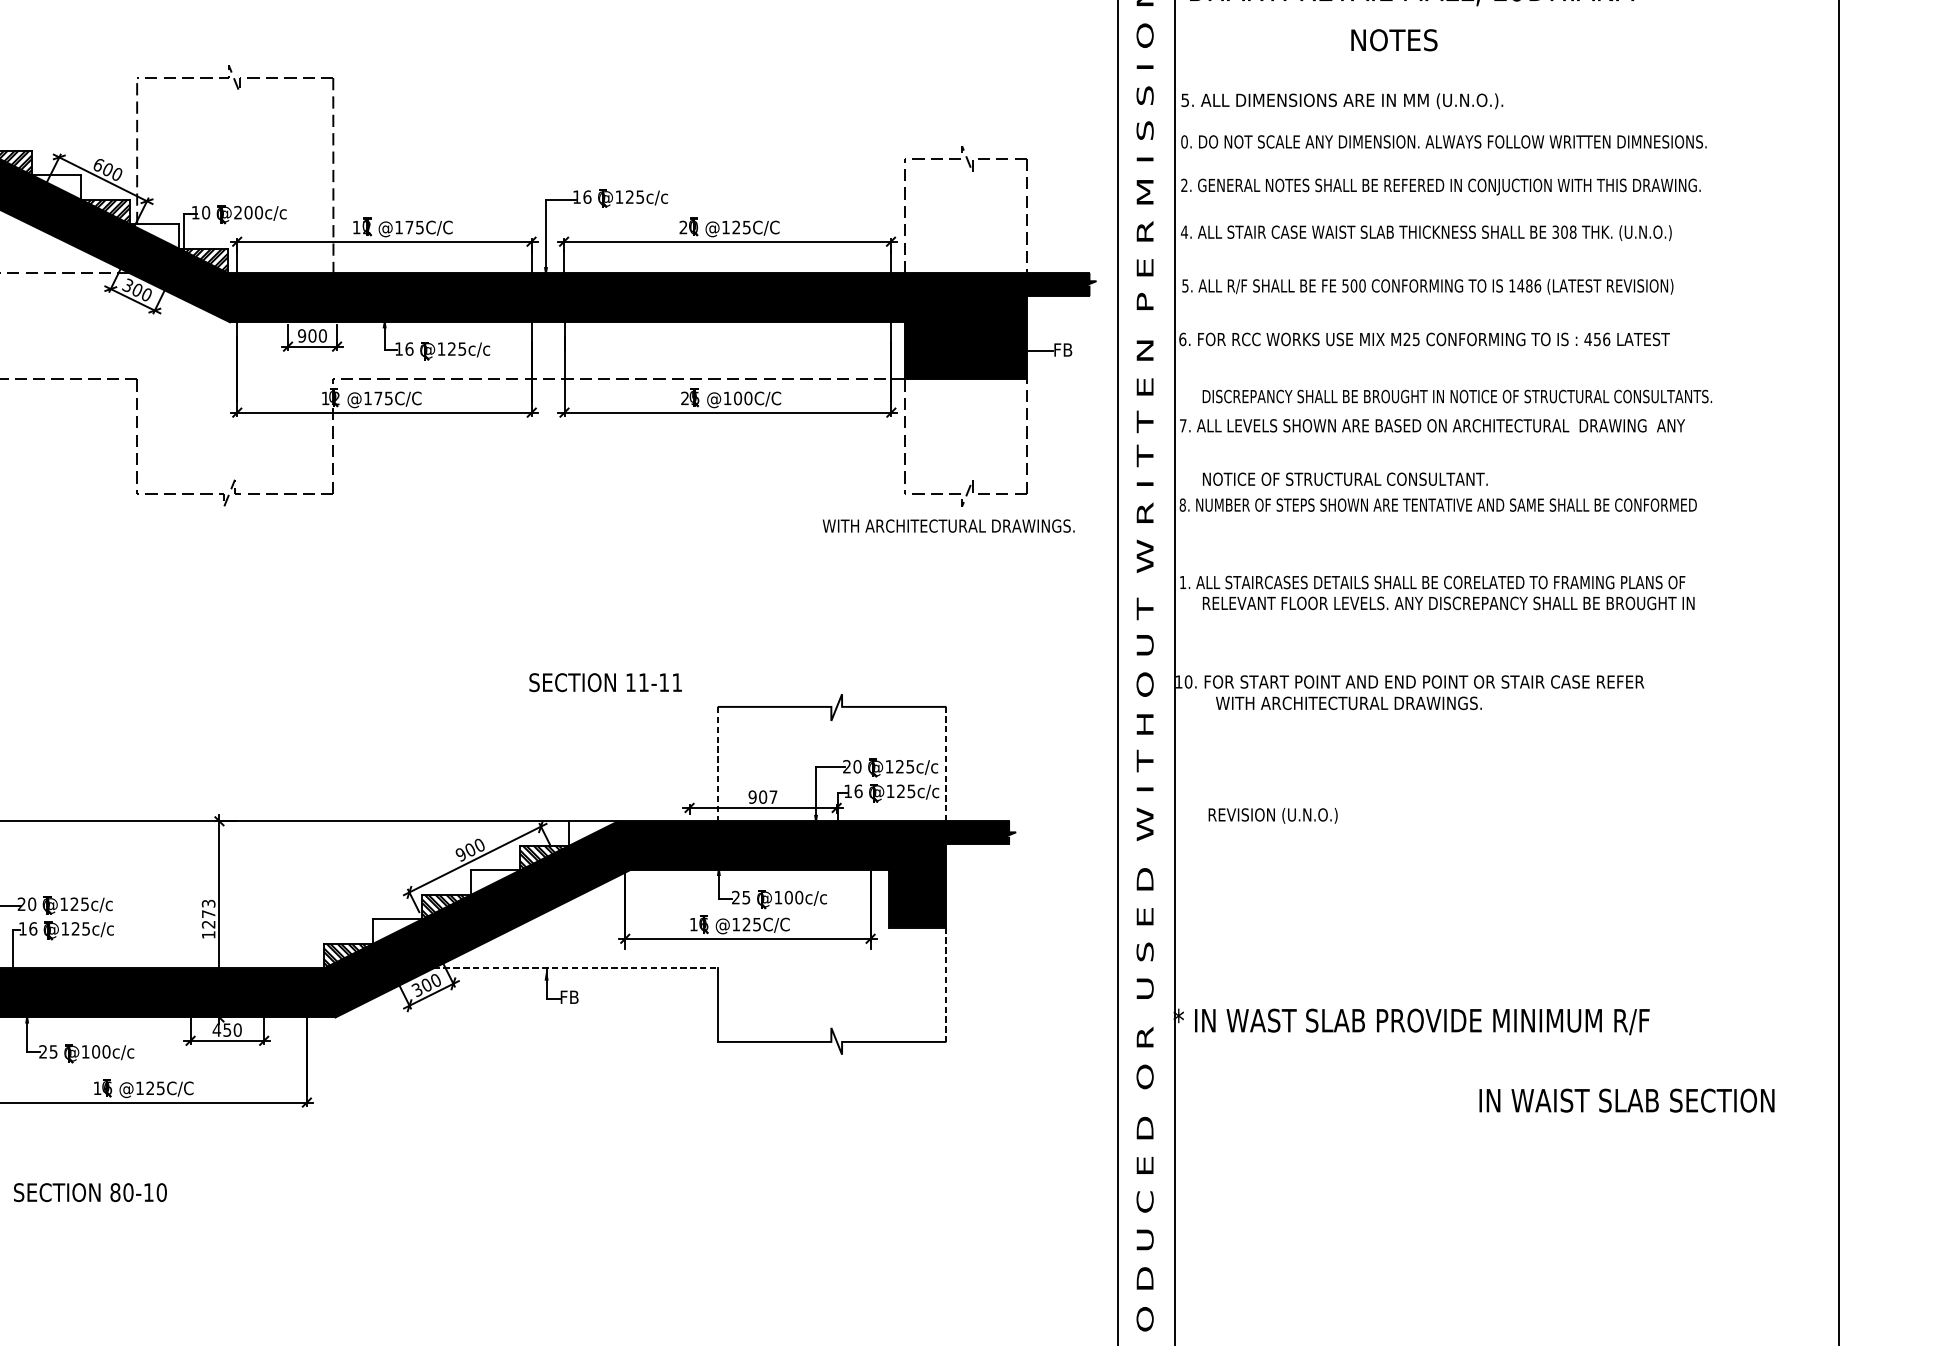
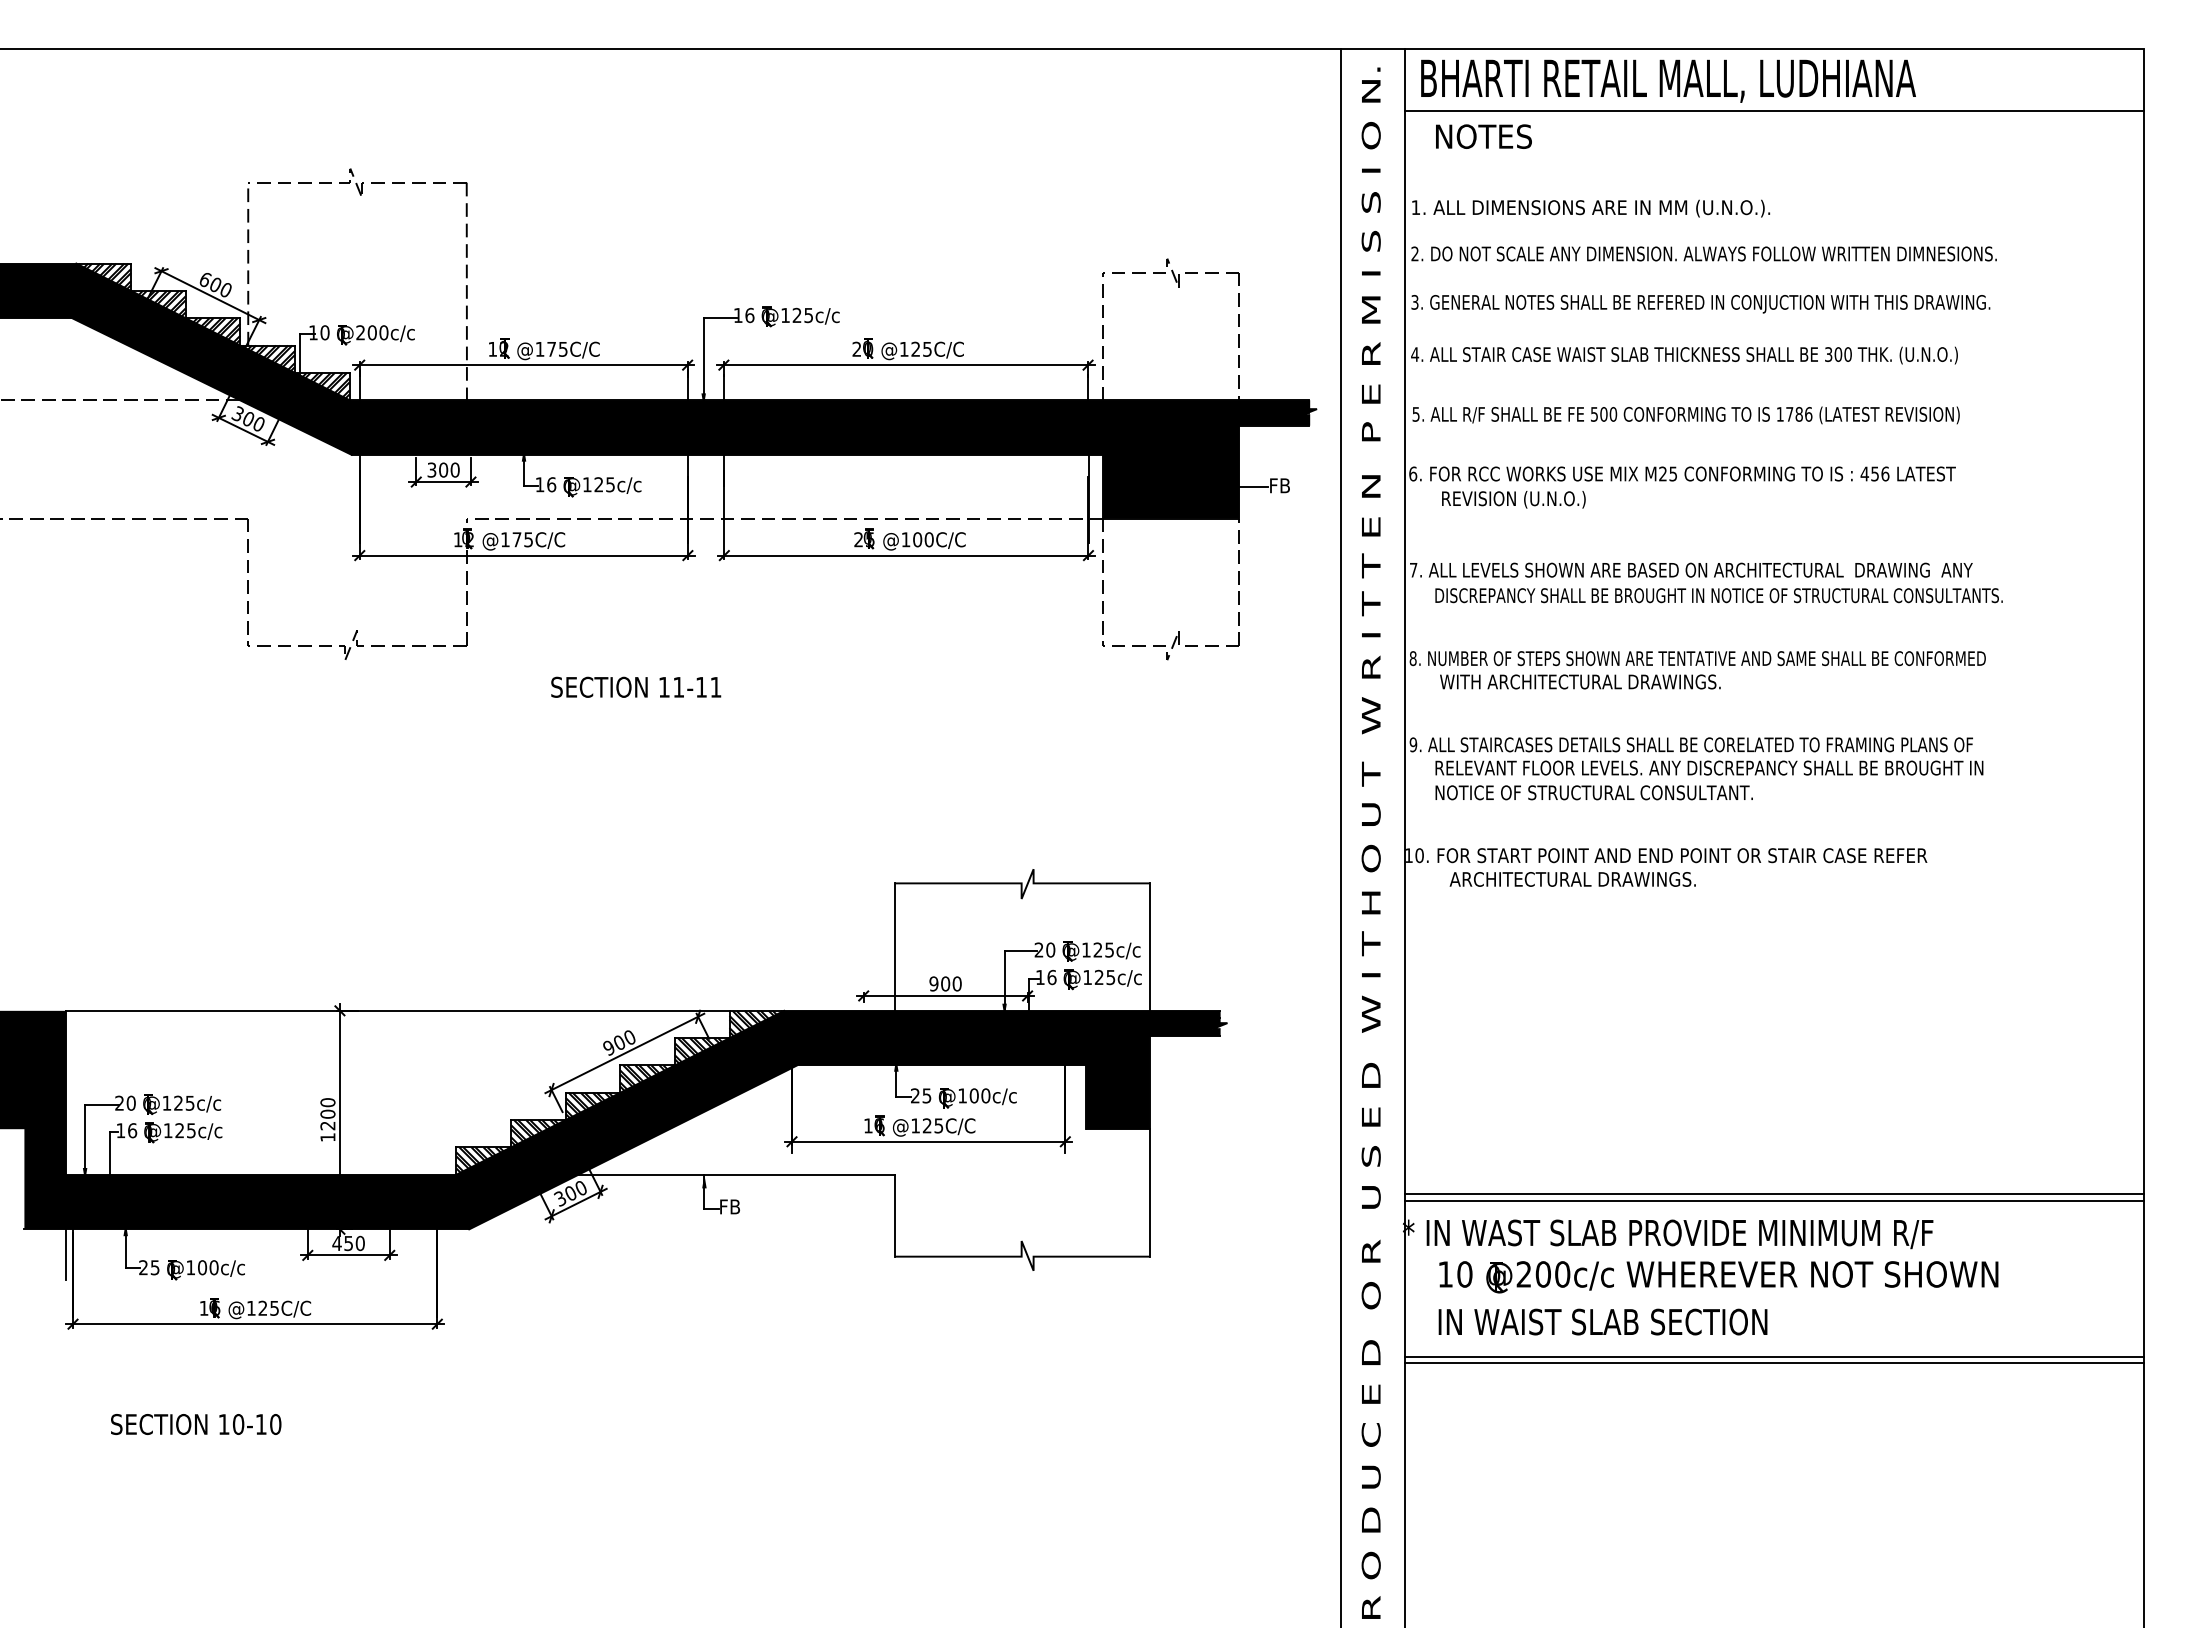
line: (1506, 13) -> (1773, 110), added
text: (1394, 40) -> (1483, 136), moved
text: (1184, 100) -> (1415, 207), 5. -> 1.
text: (1183, 141) -> (1414, 253), 0. -> 2.
text: (1183, 185) -> (1414, 302), 2. -> 3.
hatch: (57, 186) -> (159, 303), added
text: (1572, 232) -> (1847, 354), 308 -> 300
hatch: (155, 234) -> (268, 357), added
text: (1520, 286) -> (1789, 414), 1486 -> 1786
text: (301, 335) -> (431, 469), 900 -> 300
text: (1456, 396) -> (1718, 595), moved
text: (1344, 479) -> (1593, 792), moved
text: (948, 525) -> (1580, 681), moved
text: (1183, 582) -> (1413, 744), 1. -> 9.
text: (605, 681) -> (636, 686), moved
text: (1348, 703) -> (1597, 879), WITH ARCHITECTURAL DRAWINGS. -> ARCHITECTURAL DRAWINGS.
line: (717, 764) -> (894, 947), dashed -> solid
line: (946, 764) -> (1149, 947), dashed -> solid
text: (772, 796) -> (956, 983), 907 -> 900
text: (1272, 815) -> (1513, 499), moved
hatch: (592, 832) -> (755, 1023), added
hatch: (494, 881) -> (646, 1077), added
text: (208, 908) -> (327, 1108), 1273 -> 1200
hatch: (396, 930) -> (537, 1132), added
line: (576, 968) -> (737, 1174), dashed -> solid
line: (946, 984) -> (1149, 1192), dashed -> solid
line: (1506, 986) -> (1773, 1194), added
line: (1506, 991) -> (1773, 1200), added
part: (1456, 1060) -> (1718, 1277), added
text: (1626, 1100) -> (1602, 1321), moved
line: (1506, 1131) -> (1773, 1356), added
line: (1506, 1137) -> (1773, 1363), added
text: (114, 1192) -> (223, 1424), 80-10 -> 10-10

